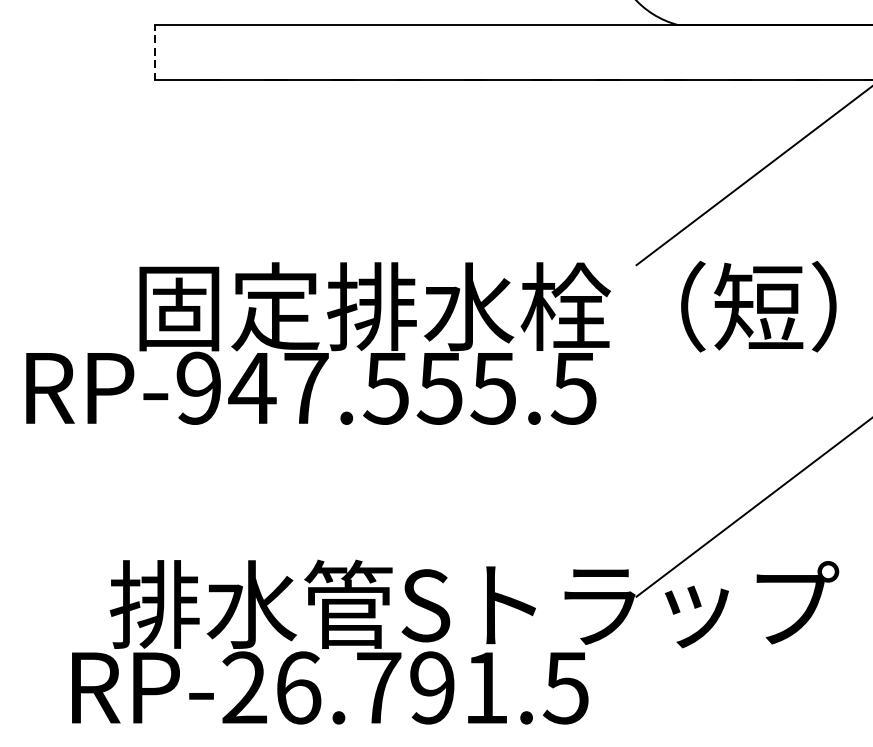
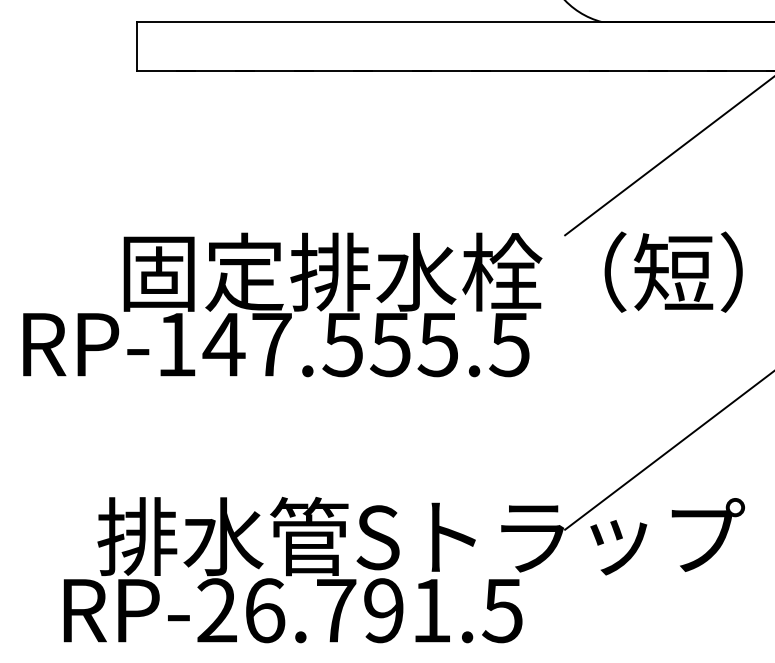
line: (154, 52) -> (137, 46), dashed -> solid
text: (197, 388) -> (175, 344), RP-947.555.5 -> RP-147.555.5

